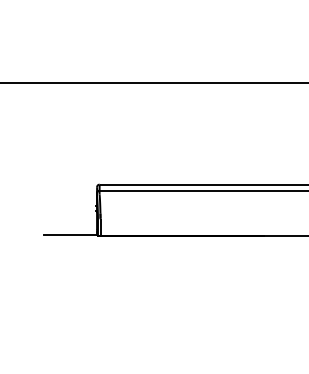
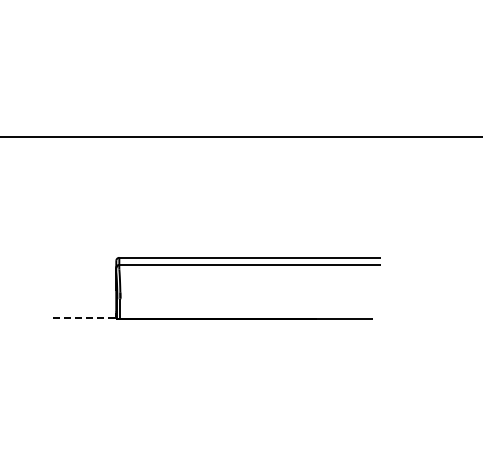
line: (70, 234) -> (84, 317), solid -> dashed

